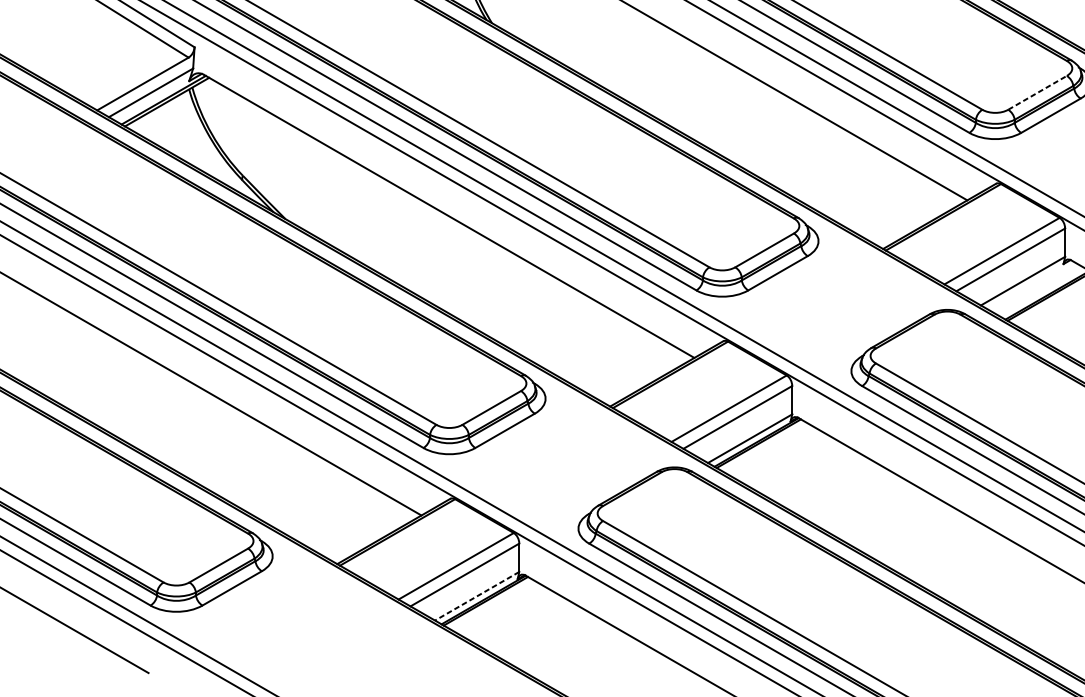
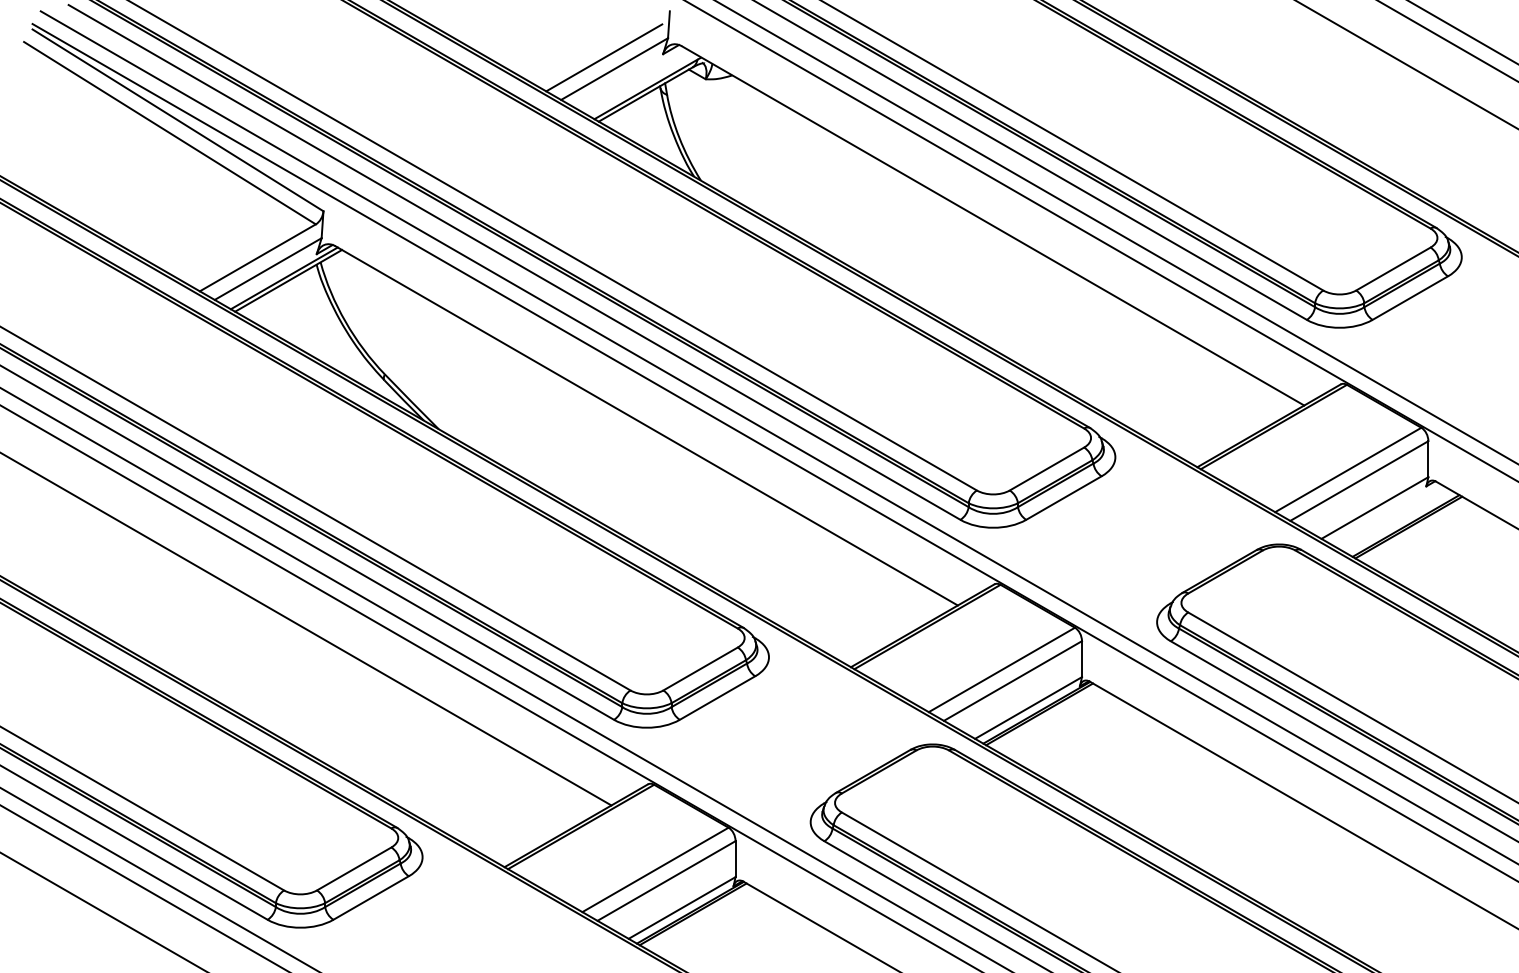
line: (1037, 93) -> (1393, 269), dashed -> solid
line: (477, 595) -> (682, 907), dashed -> solid

